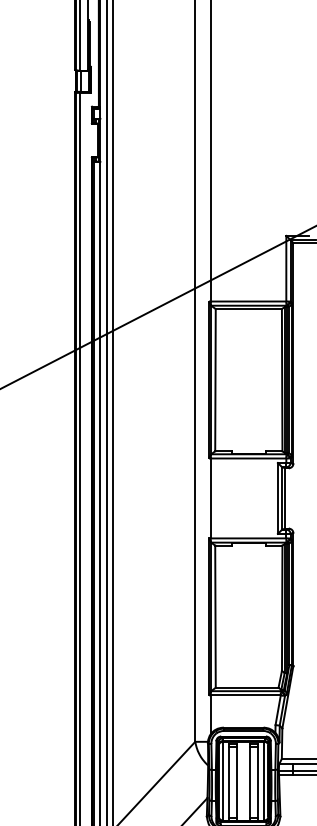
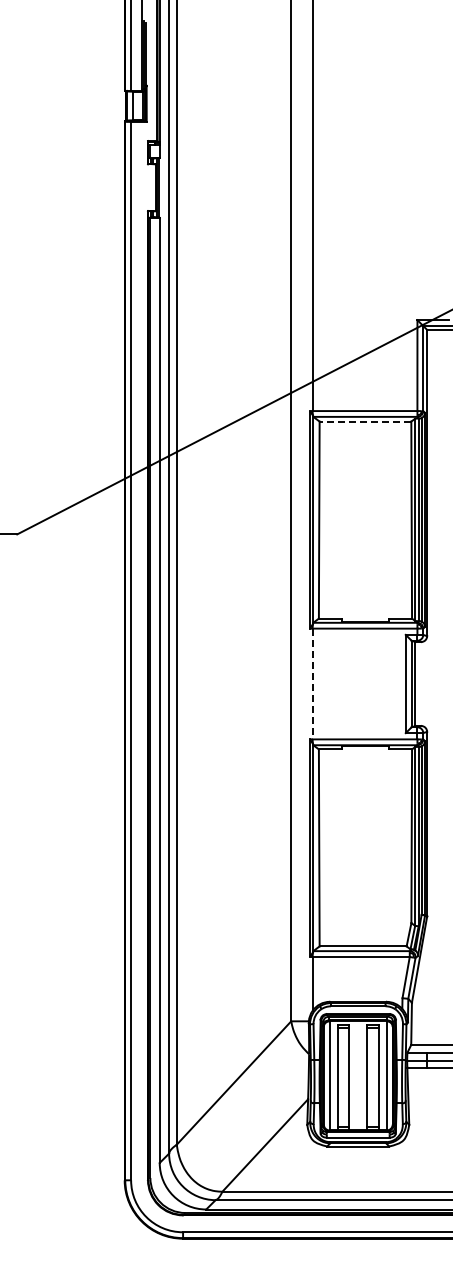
line: (248, 309) -> (365, 421), solid -> dashed
line: (210, 498) -> (312, 684), solid -> dashed

